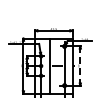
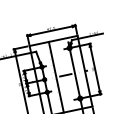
line: (80, 66) -> (95, 69), dashed -> solid

